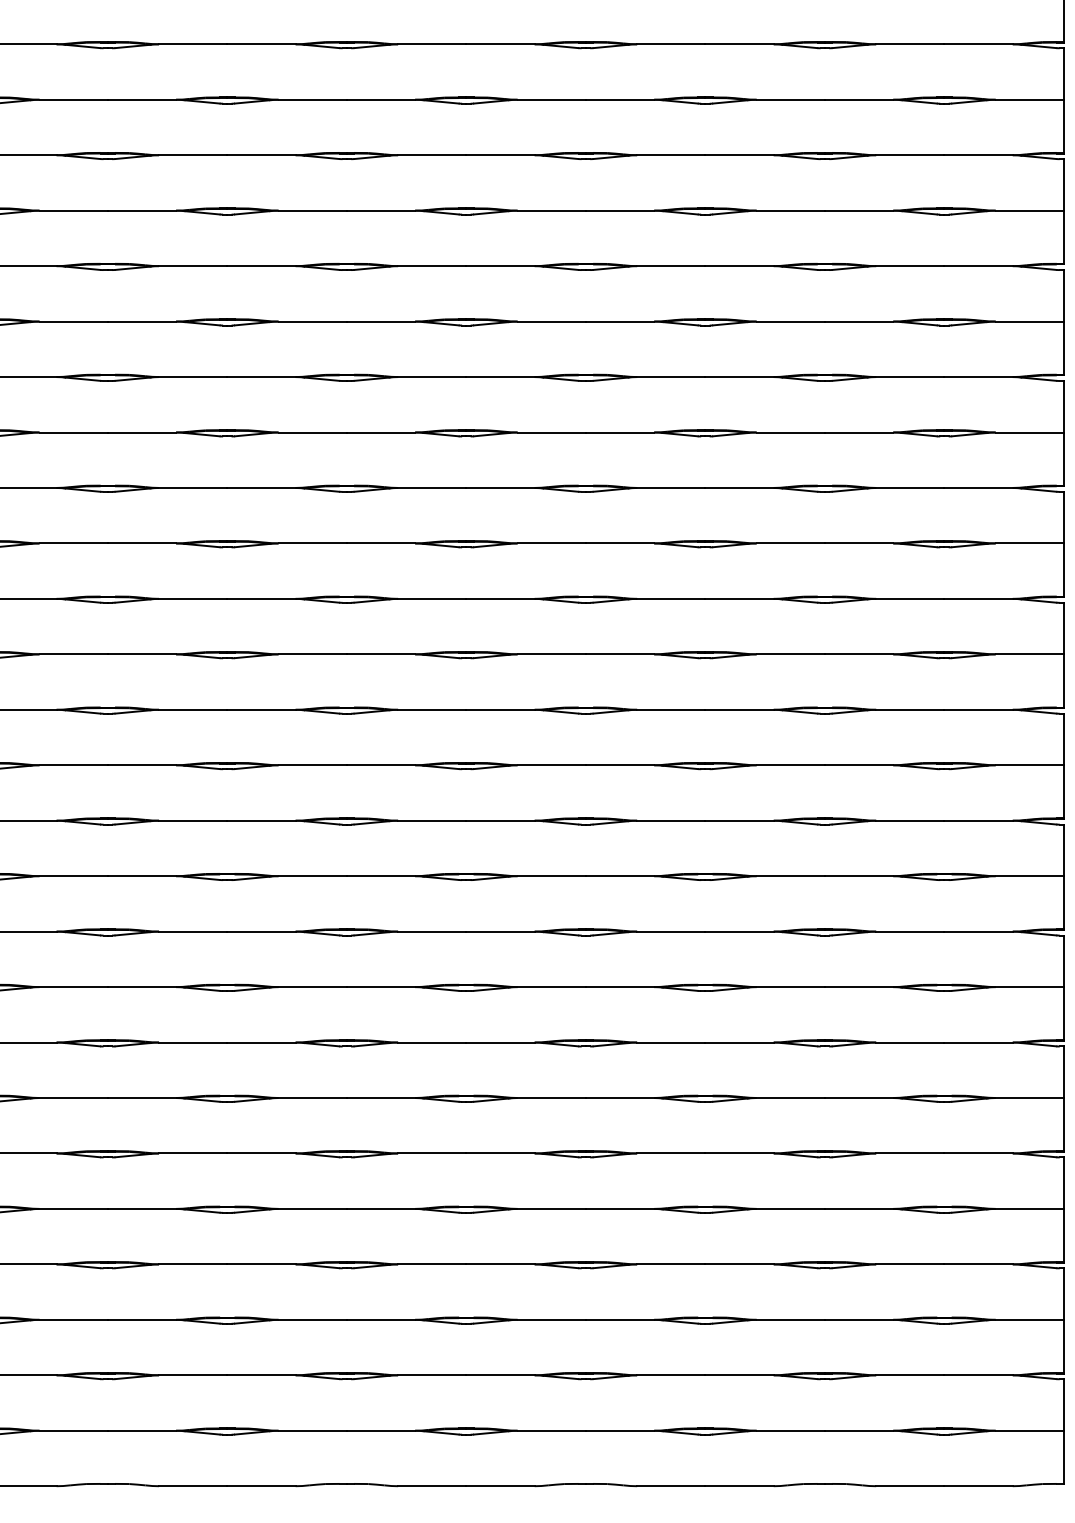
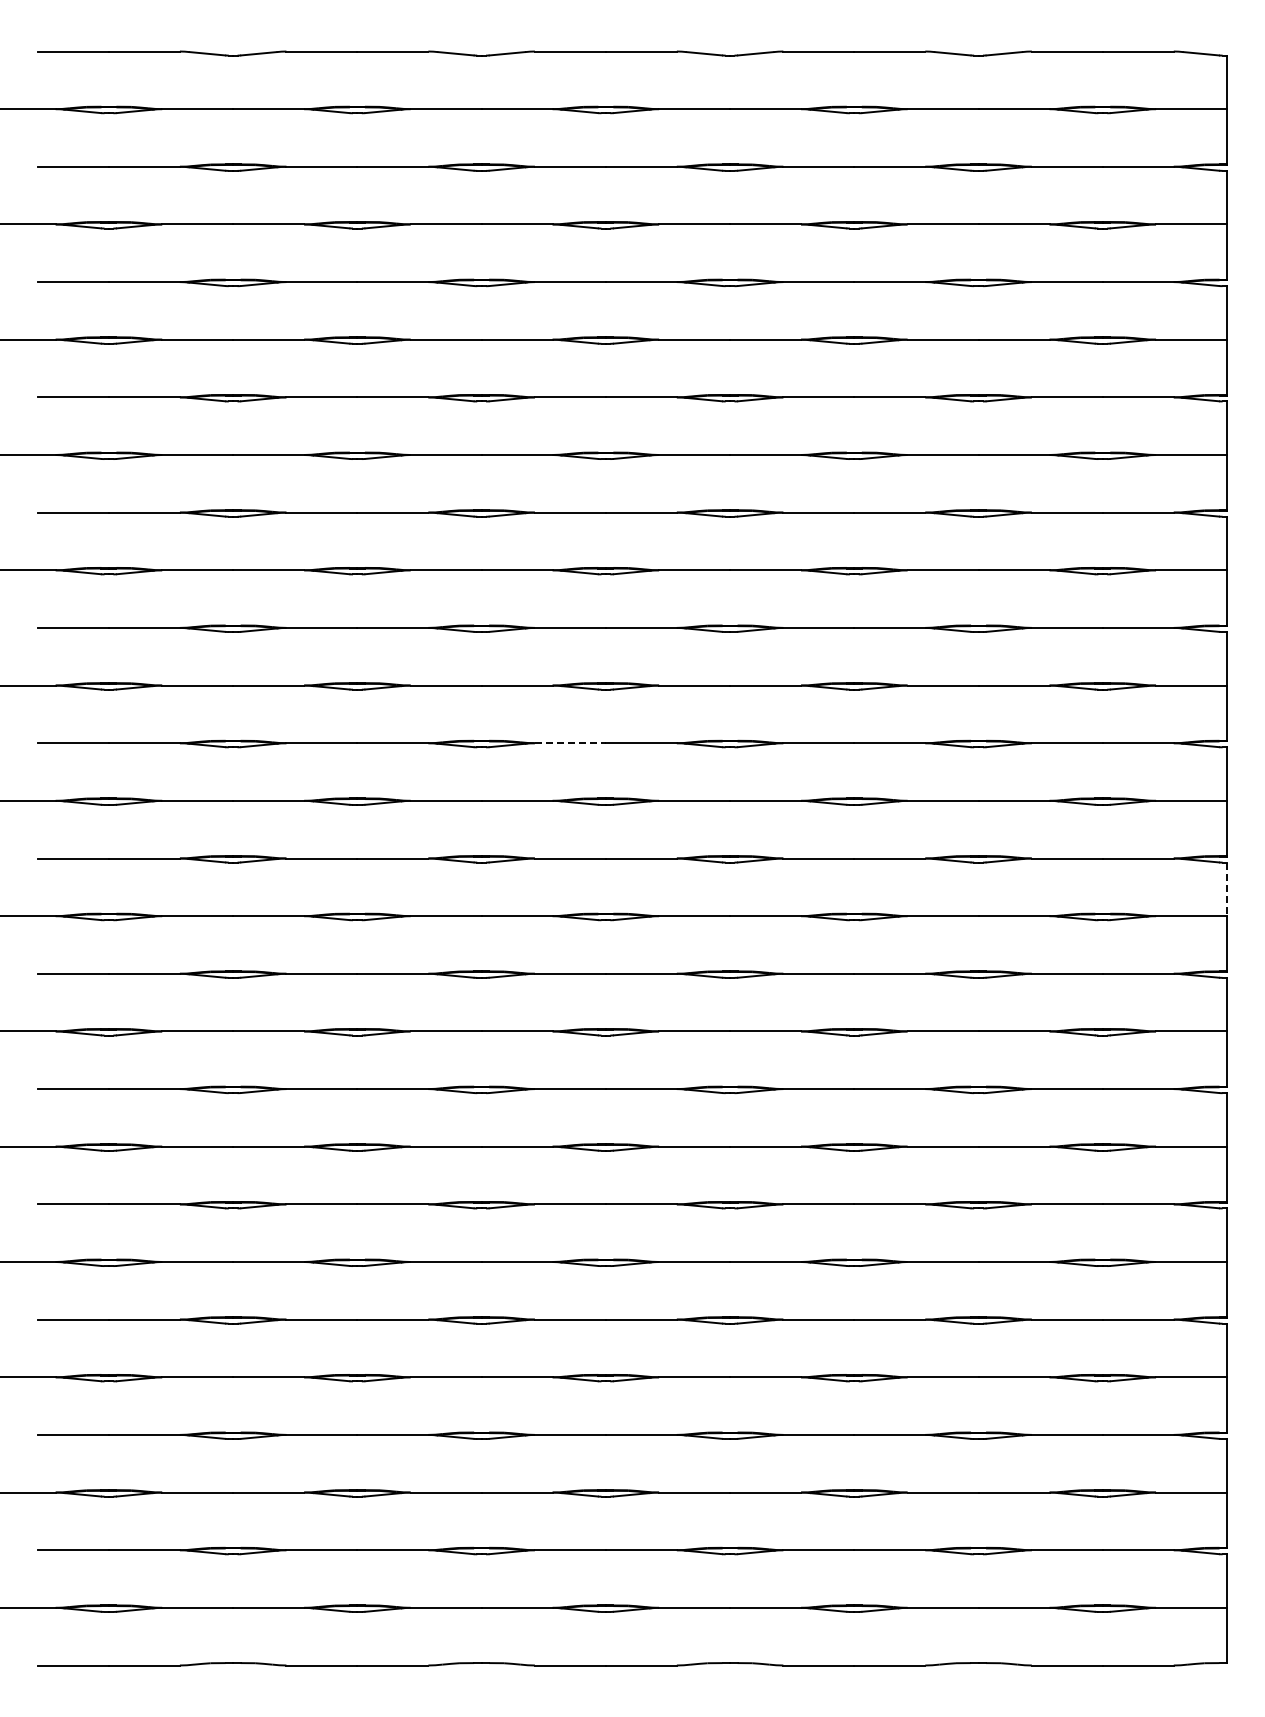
line: (432, 599) -> (570, 743), solid -> dashed
line: (1064, 739) -> (1227, 889), solid -> dashed

